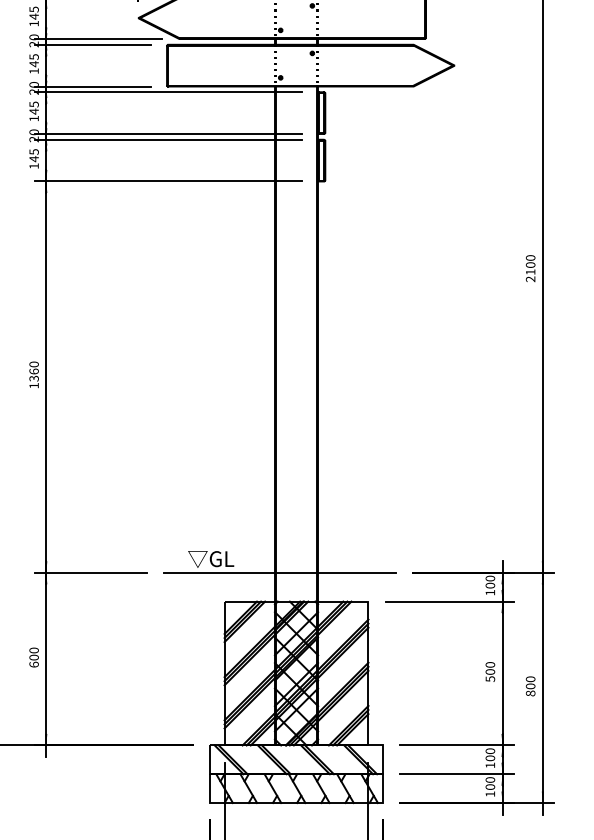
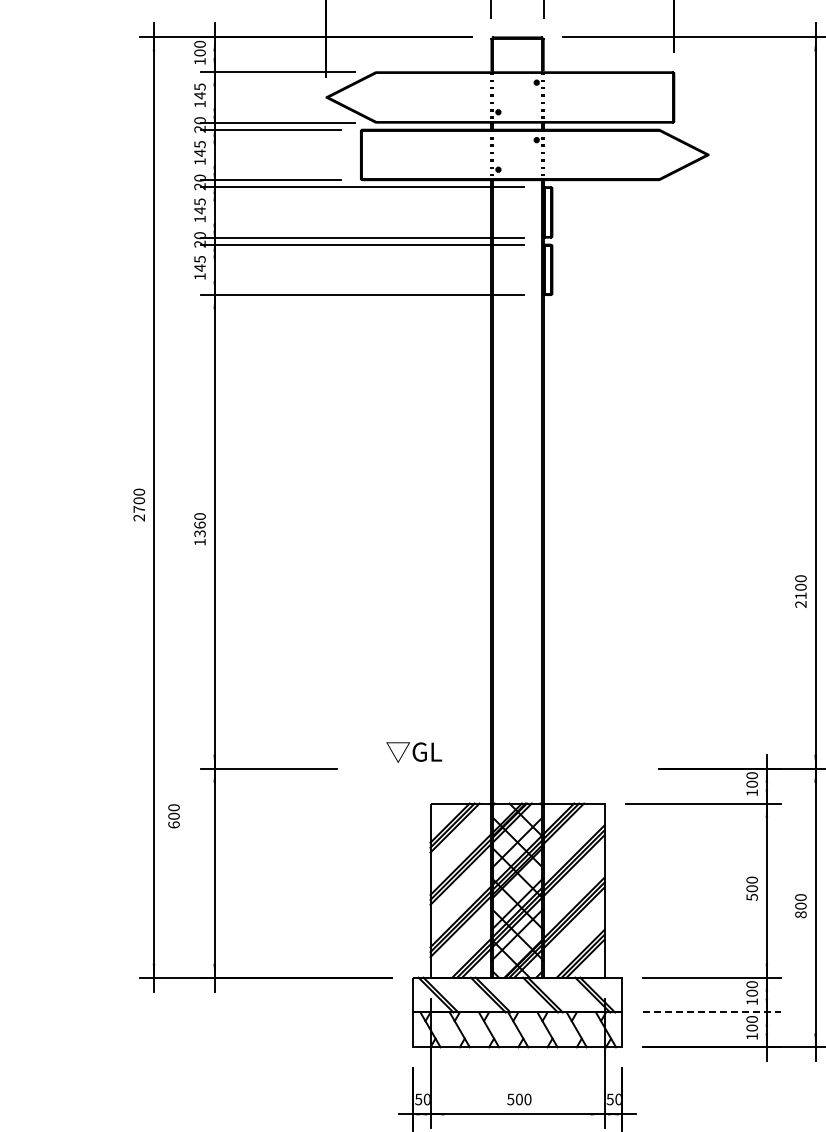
text: (530, 268) -> (800, 591), moved
line: (279, 572) -> (497, 768), removed
text: (33, 657) -> (173, 816), moved
line: (456, 774) -> (711, 1012), solid -> dashed

